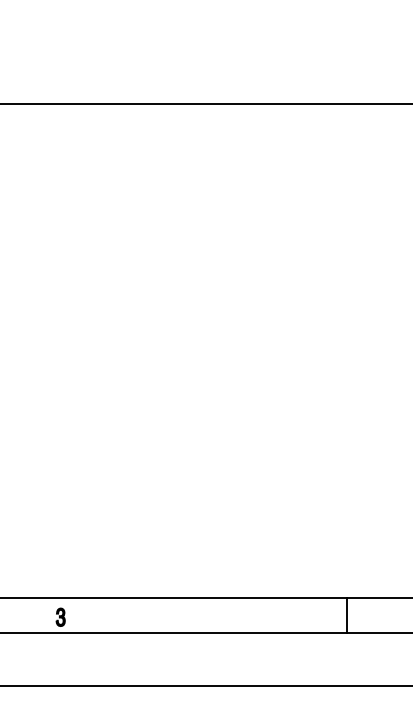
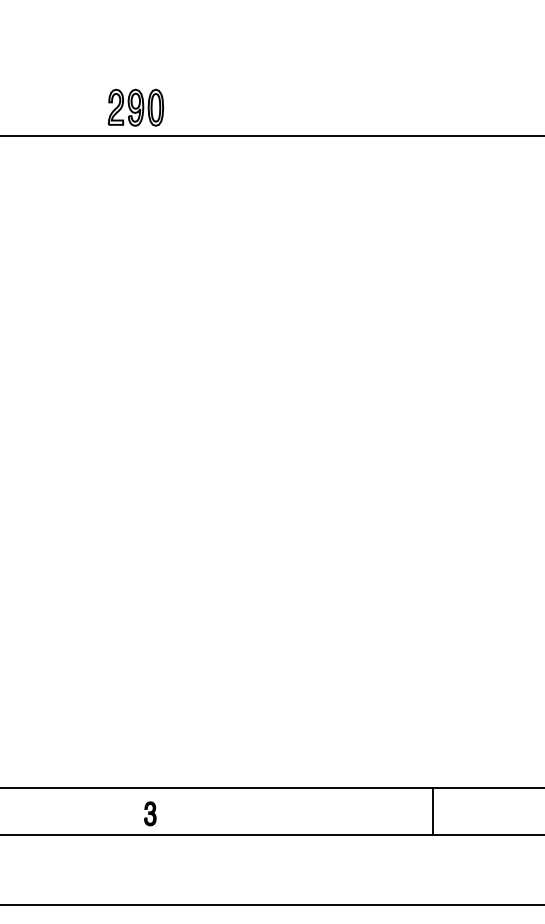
part: (102, 81) -> (135, 107), added
line: (346, 615) -> (433, 811), moved
part: (60, 617) -> (150, 813), moved

